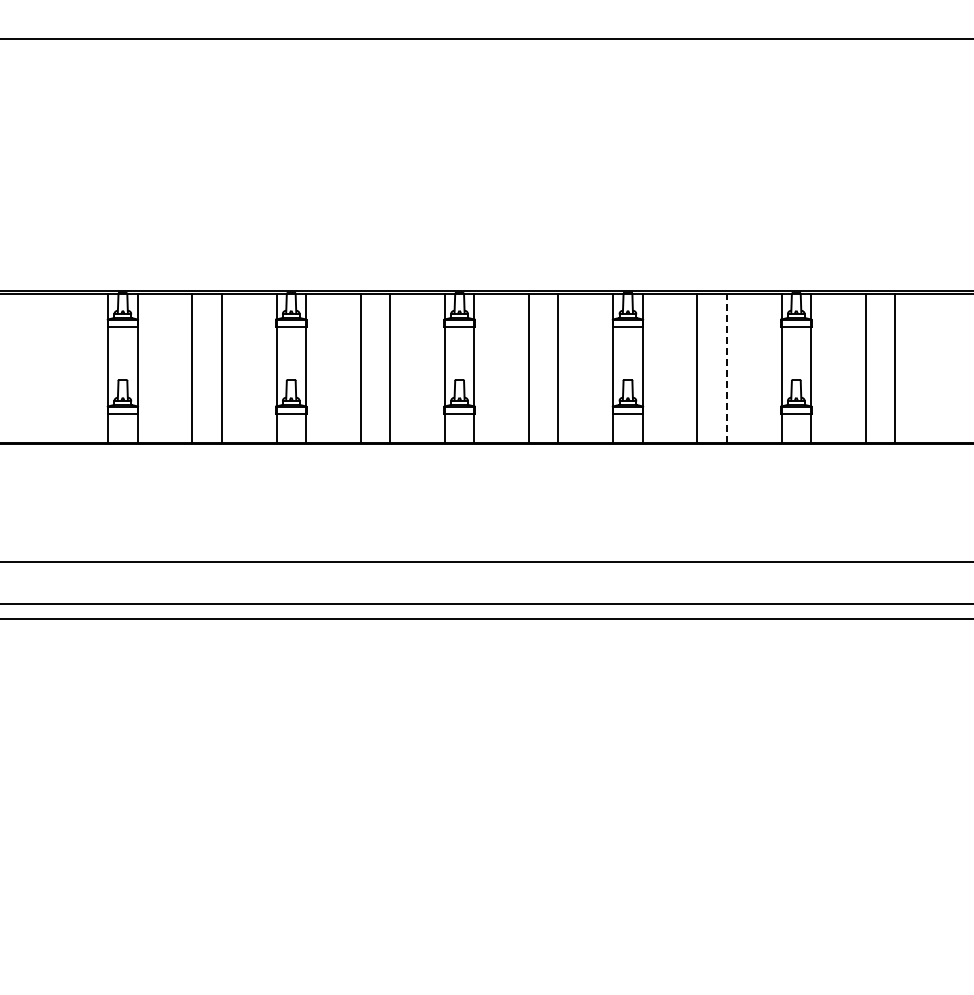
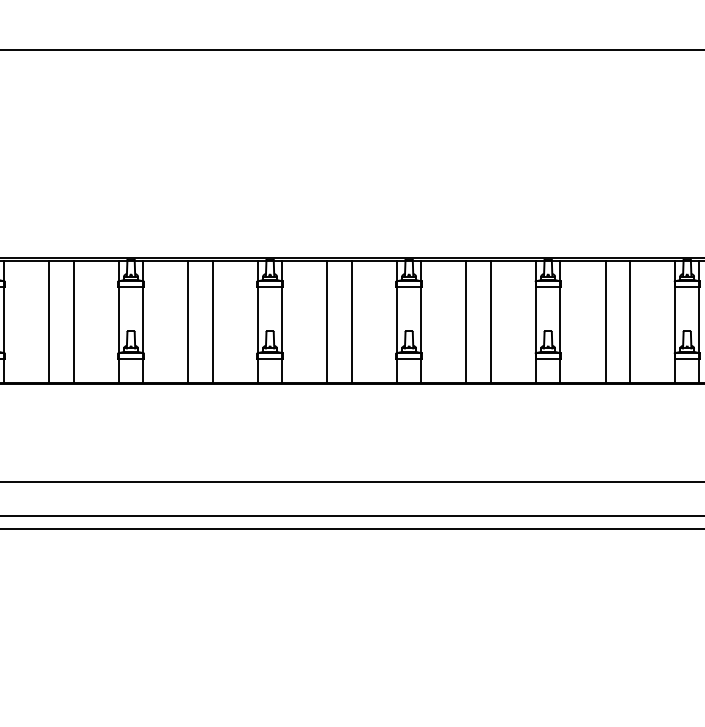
line: (23, 368) -> (48, 321), added
line: (53, 368) -> (73, 321), added
line: (726, 368) -> (629, 321), dashed -> solid

